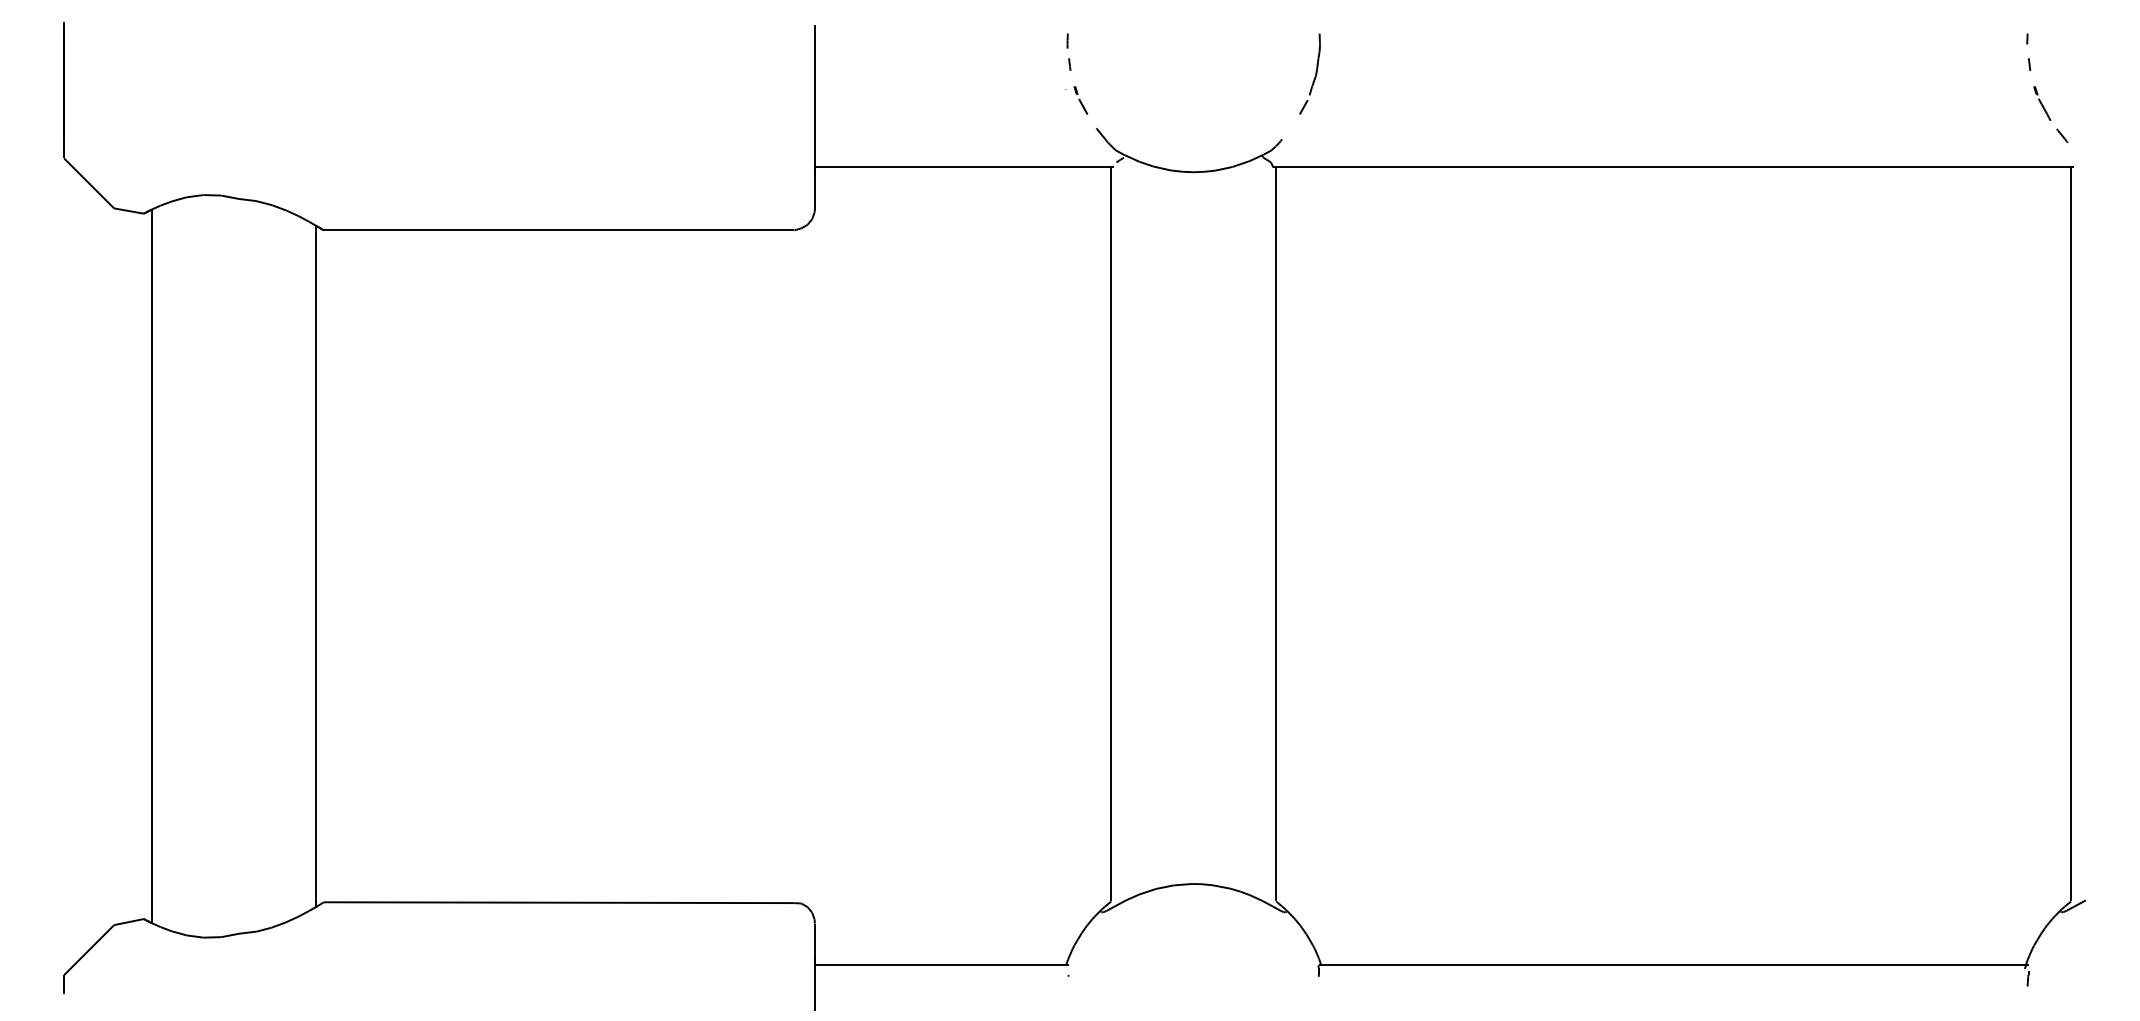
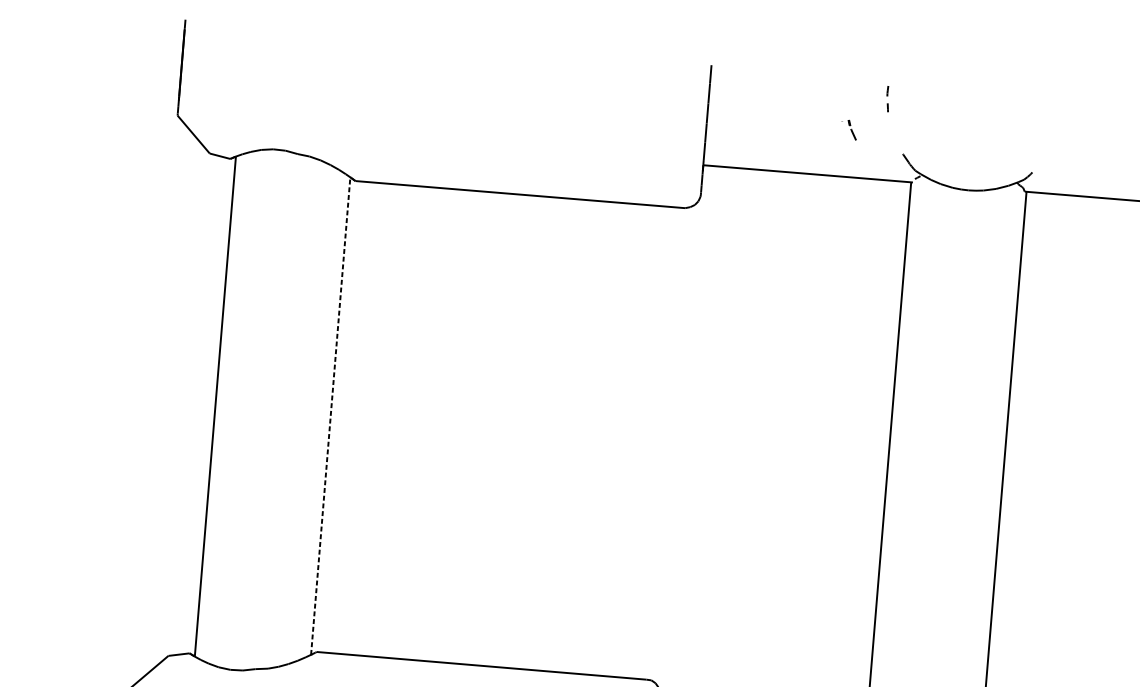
part: (1309, 73) -> (1055, 127), removed
part: (1076, 100) -> (849, 129), moved
line: (316, 566) -> (330, 416), solid -> dashed

